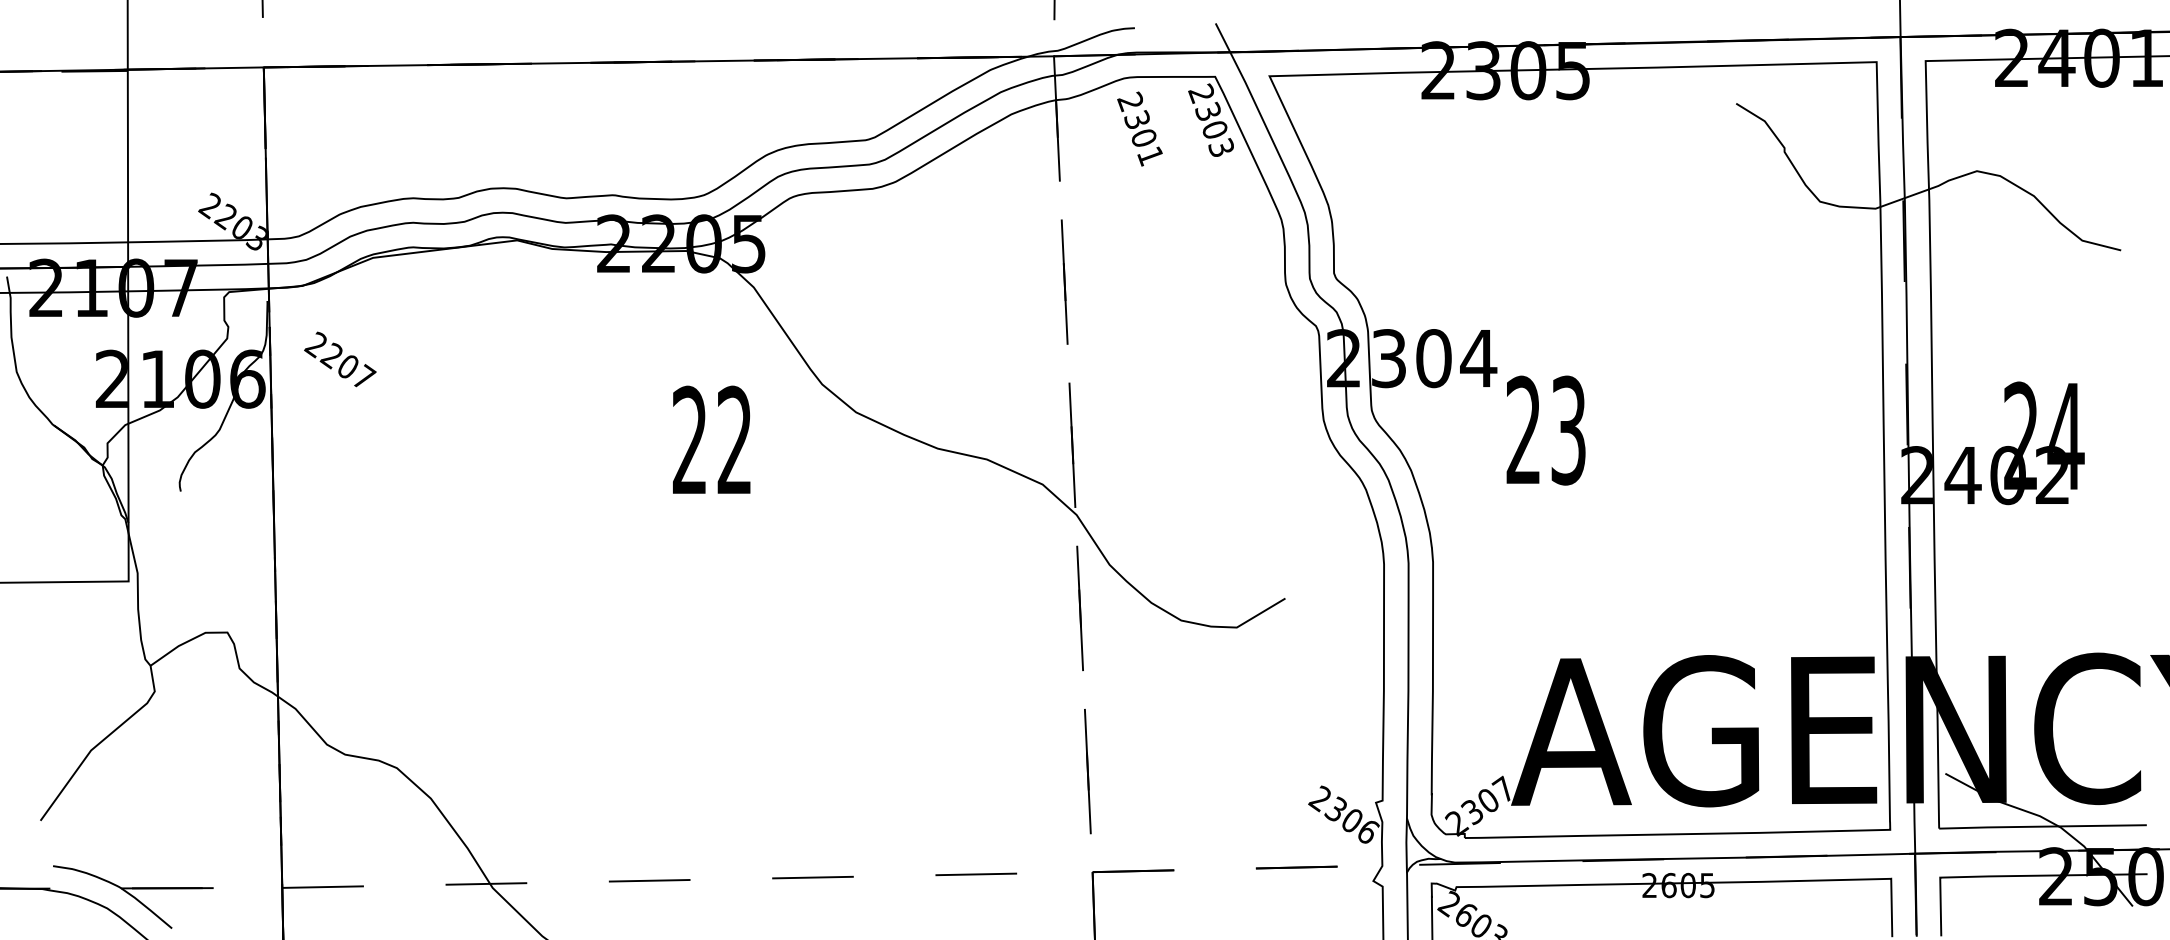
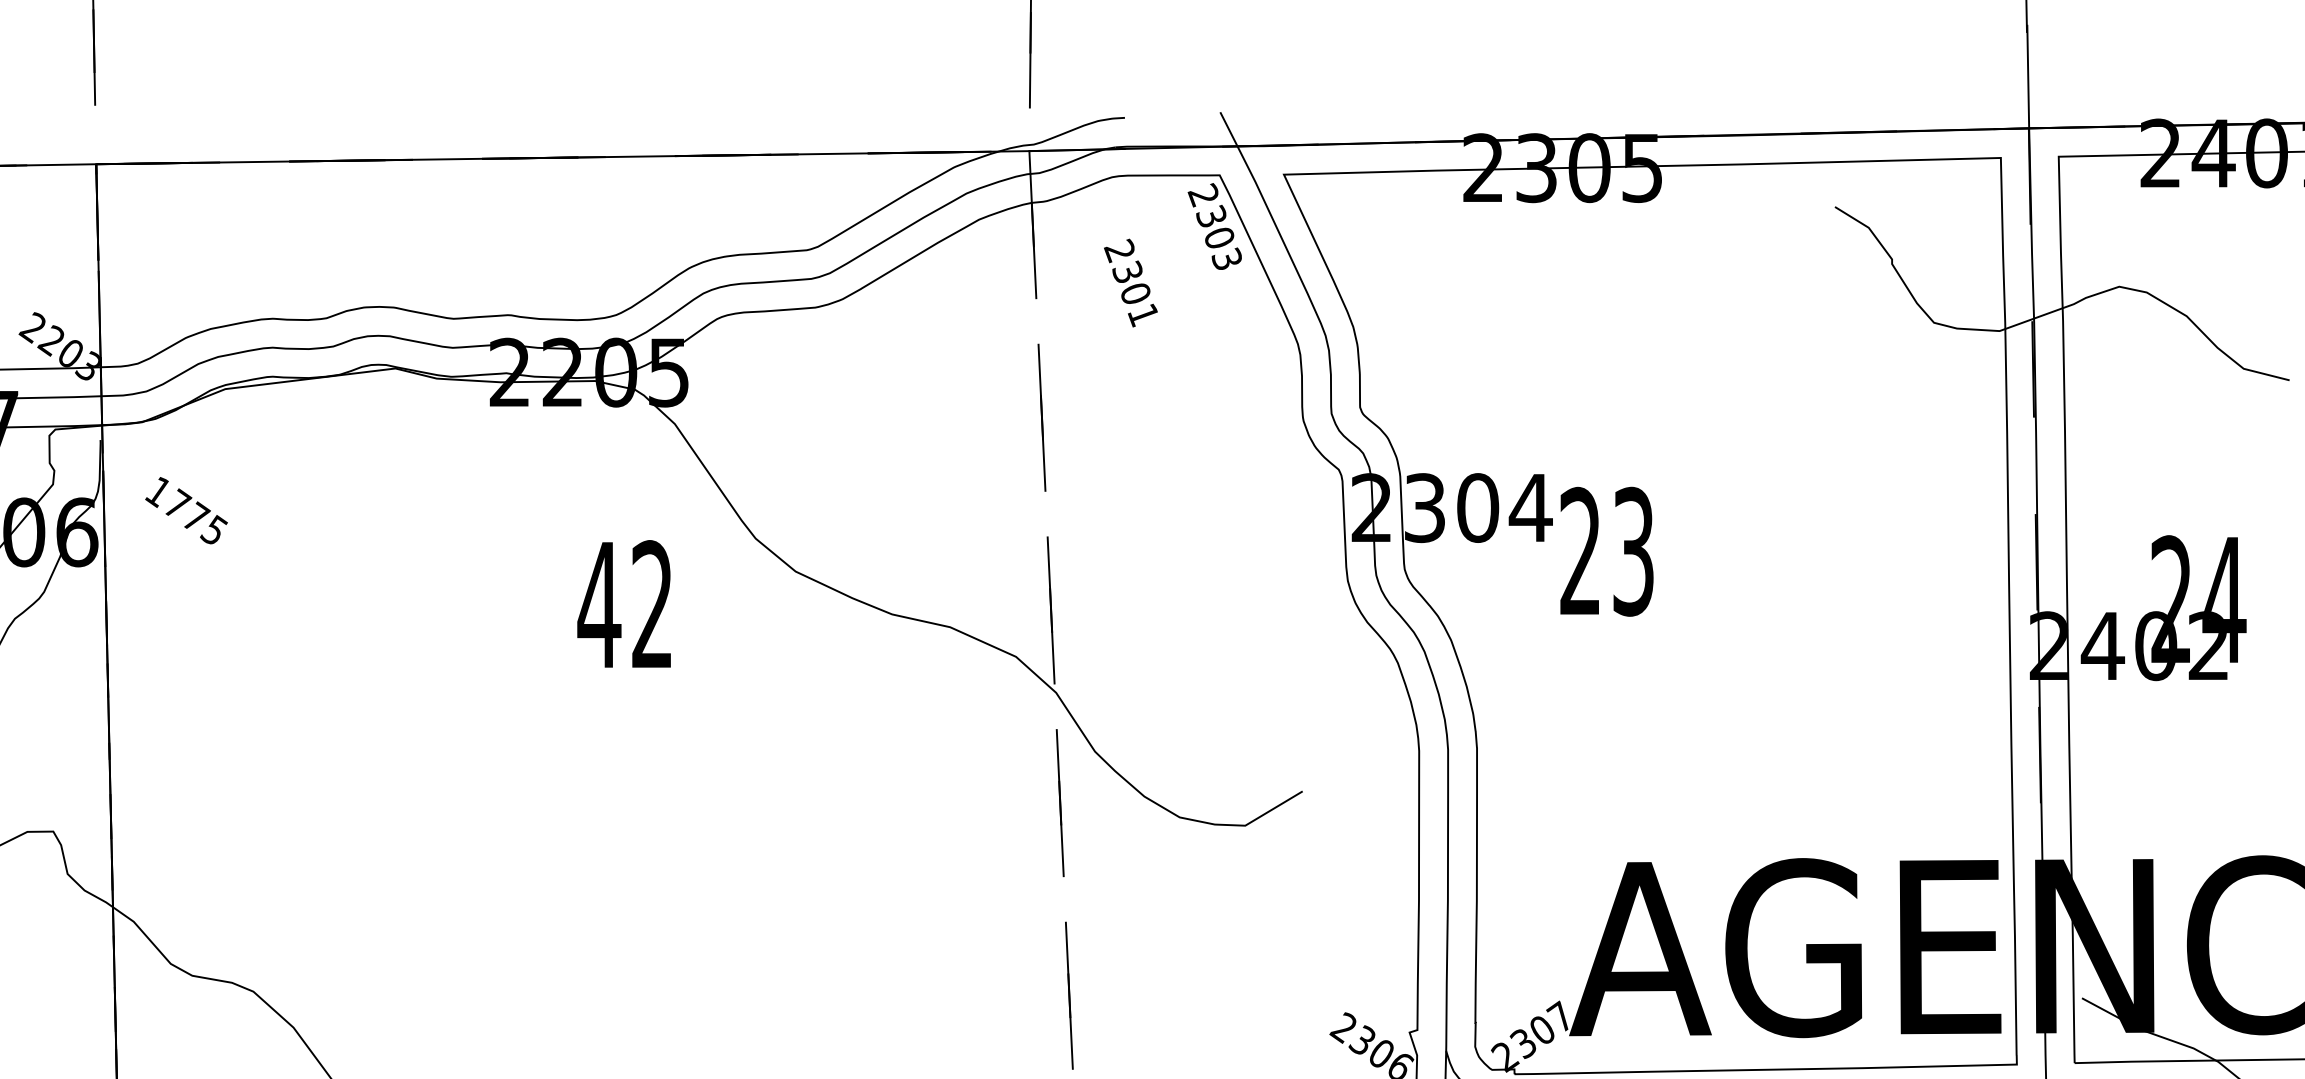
text: (1139, 128) -> (1130, 282), moved
text: (340, 360) -> (186, 510), 2207 -> 1775
text: (1545, 430) -> (1606, 551), moved
text: (689, 439) -> (598, 603), 22 -> 42

